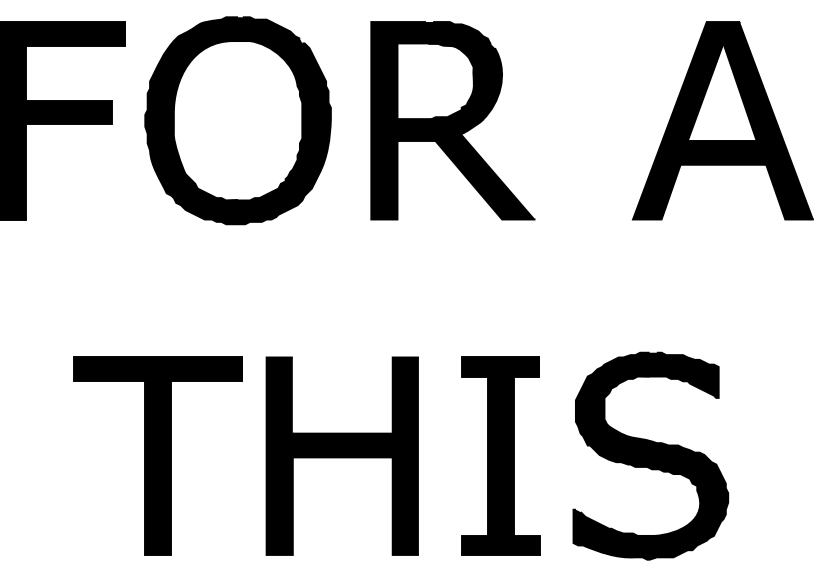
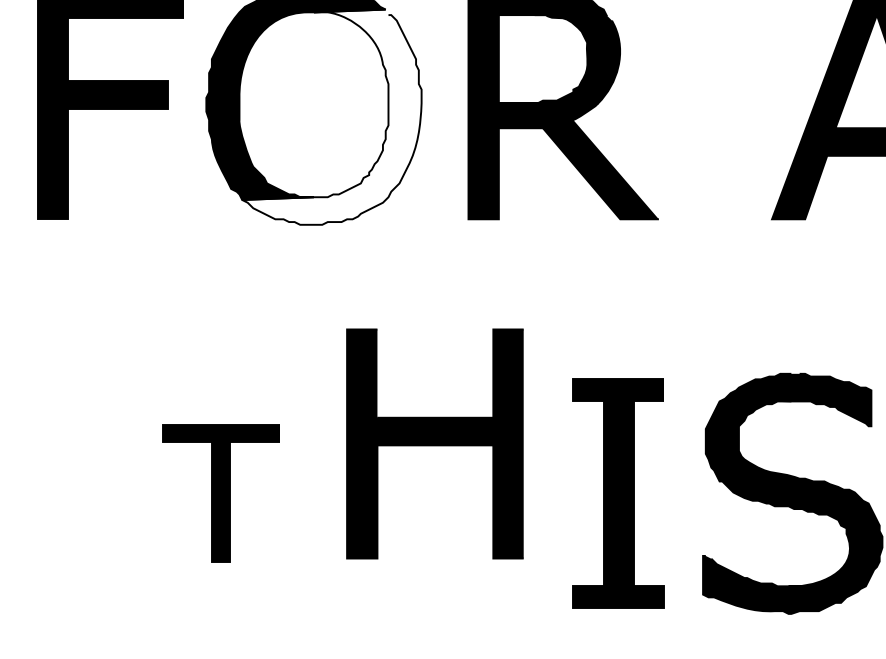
fill: (253, 131) -> (331, 117), removed
part: (157, 455) -> (220, 493), size x0.6
part: (341, 455) -> (433, 443), moved

